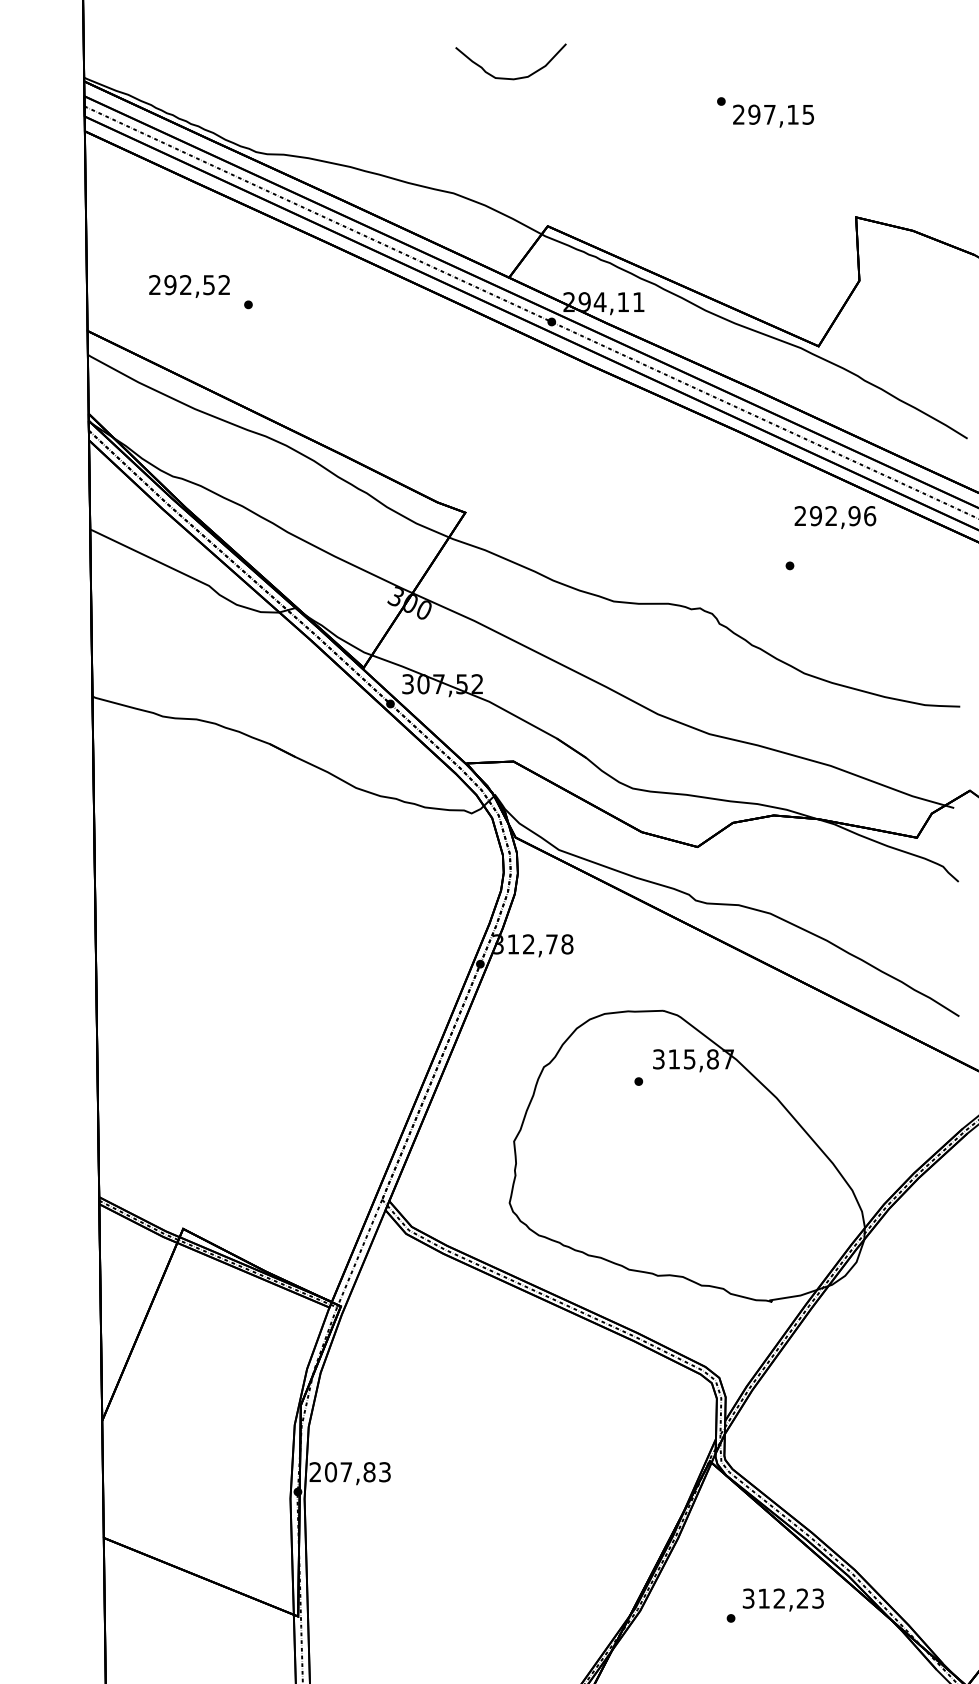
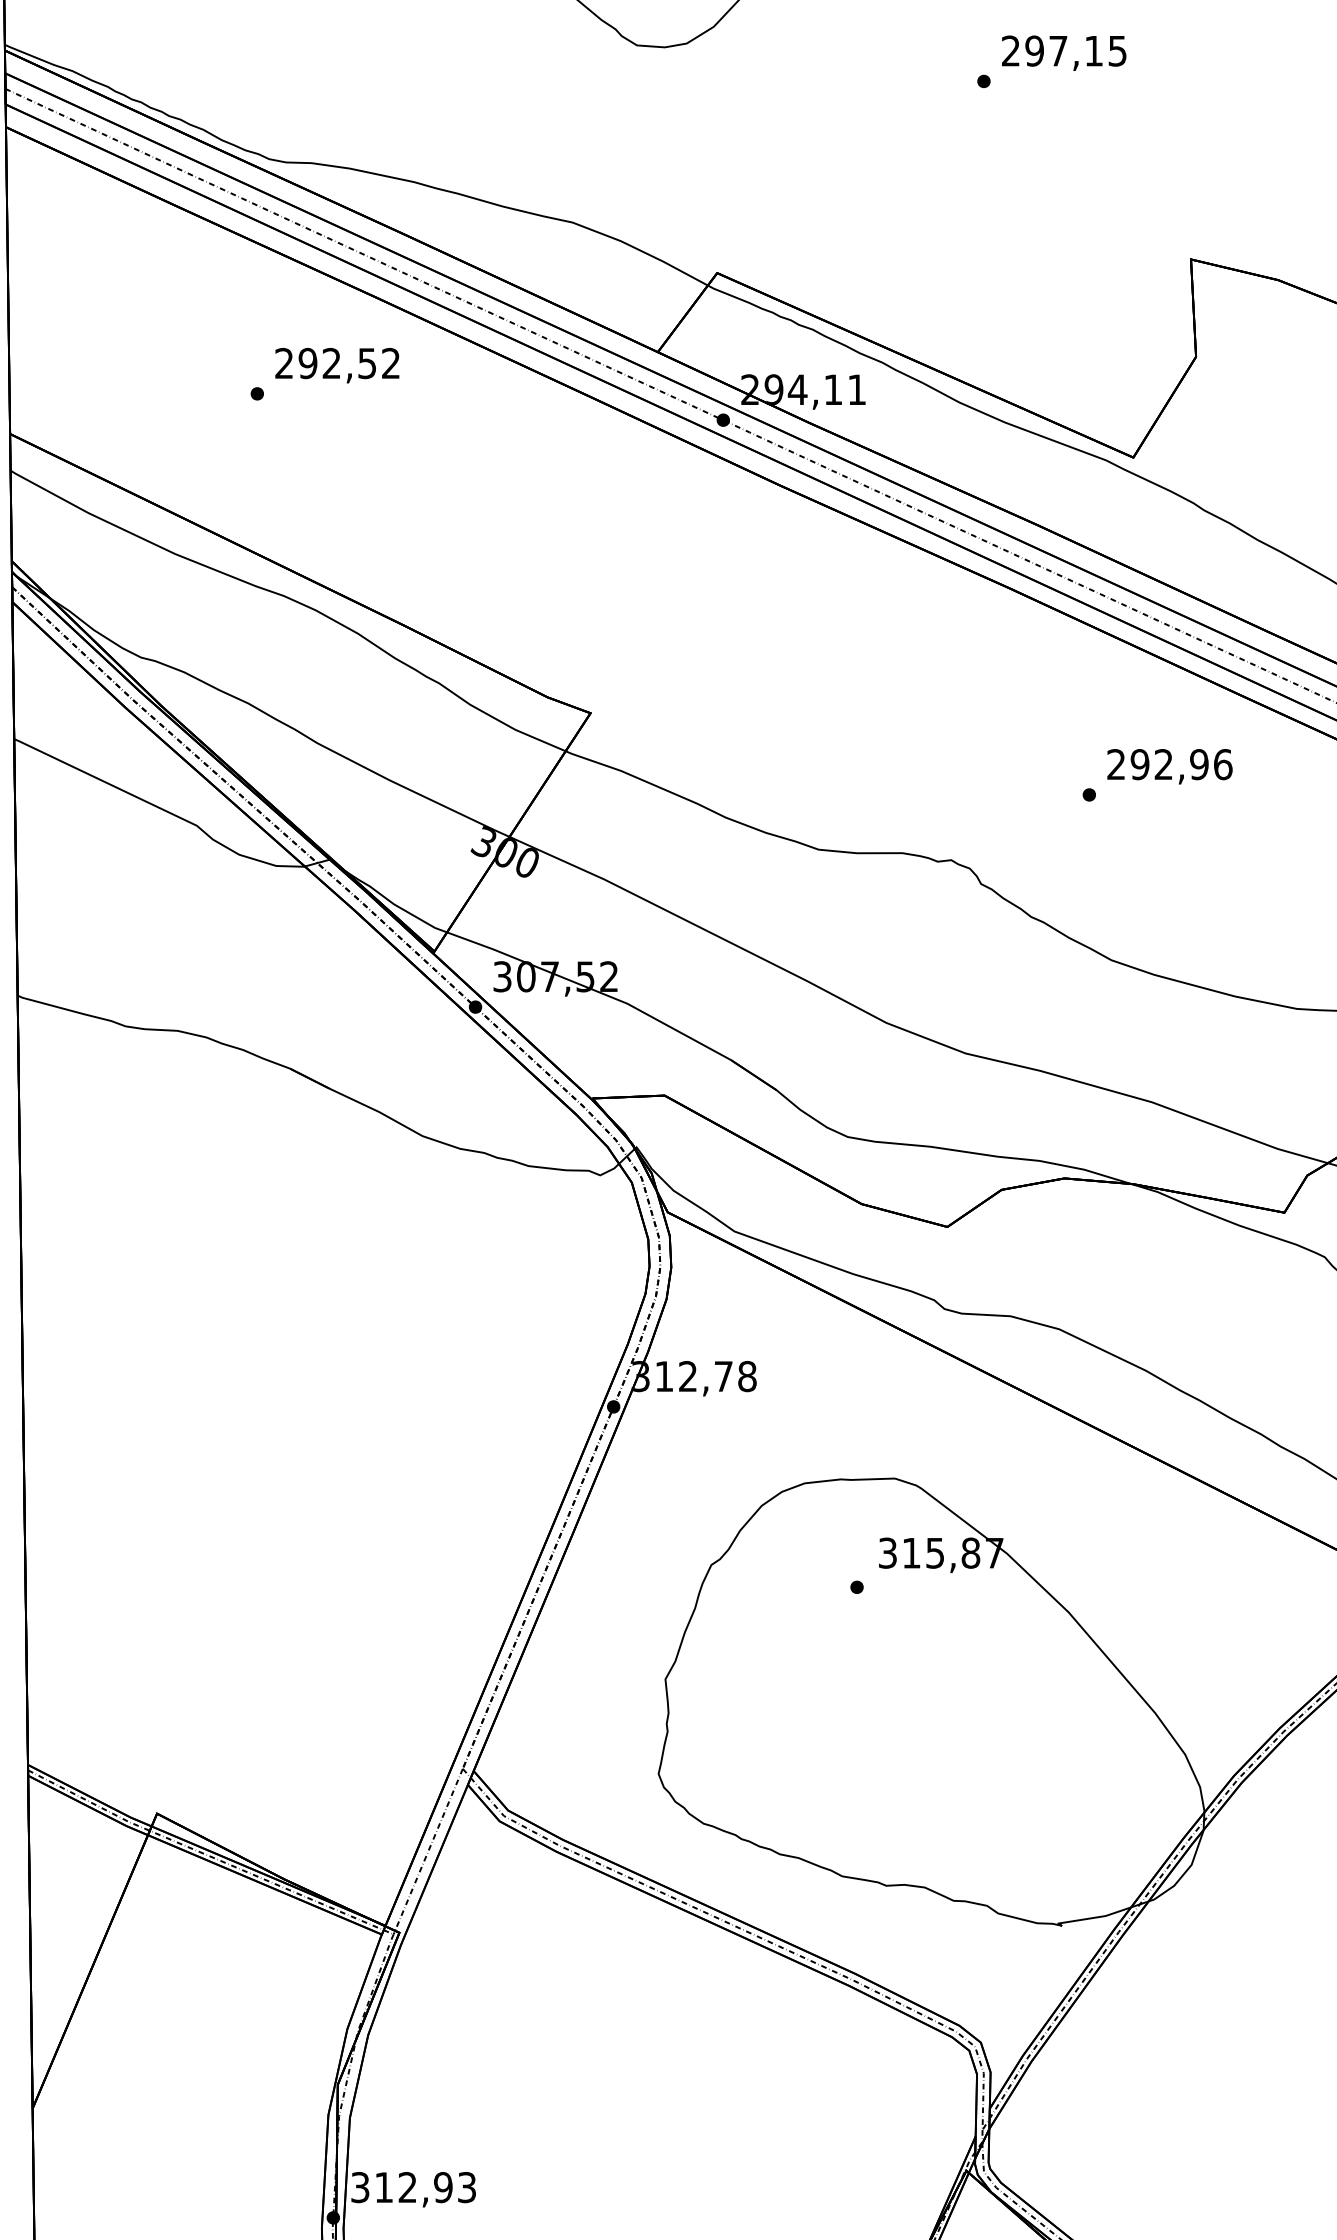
text: (773, 115) -> (1064, 52), moved
text: (189, 286) -> (337, 365), moved
text: (835, 517) -> (1170, 766), moved
text: (342, 1472) -> (401, 2187), 207,83 -> 312,93

